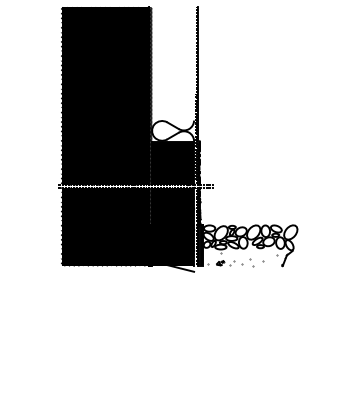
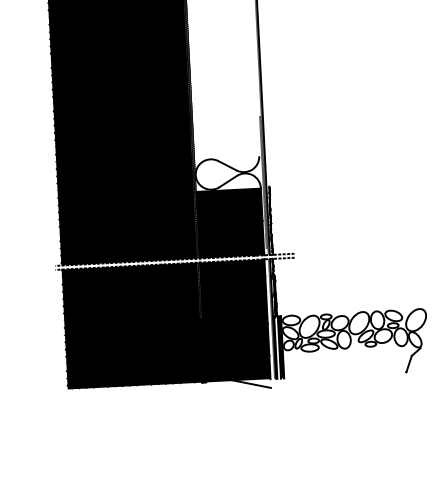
hatch: (247, 259) -> (351, 364), removed

